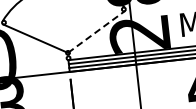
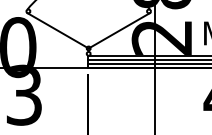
line: (96, 31) -> (119, 30), dashed -> solid

